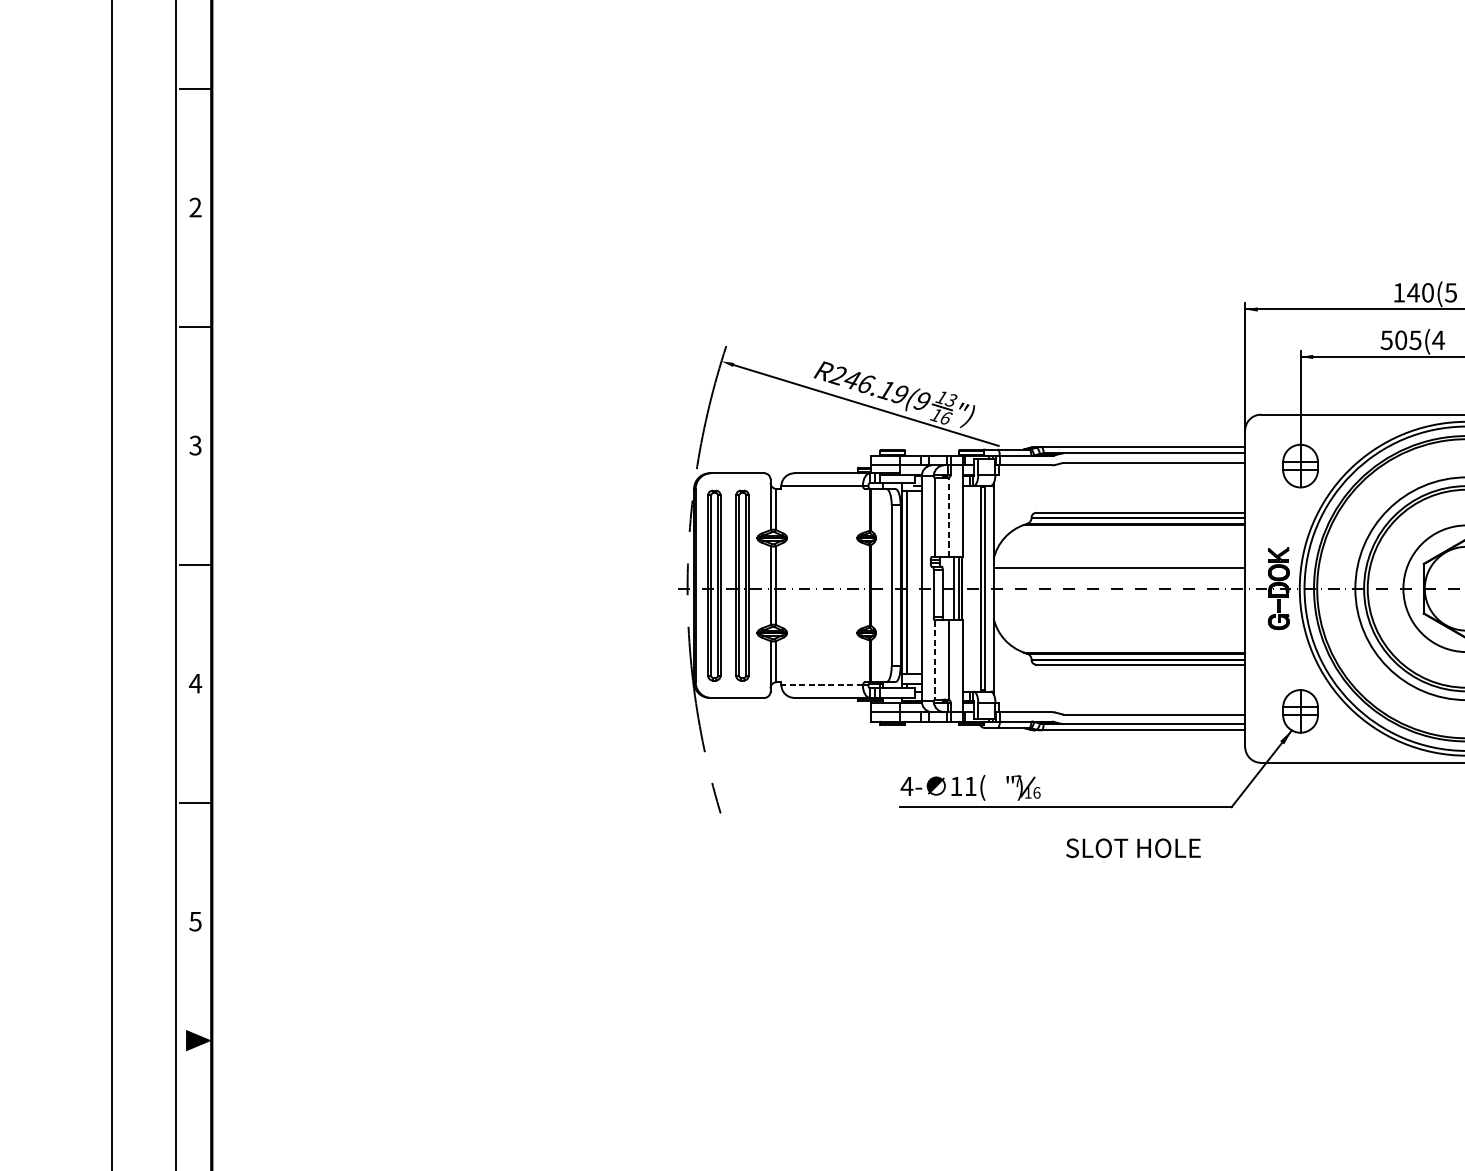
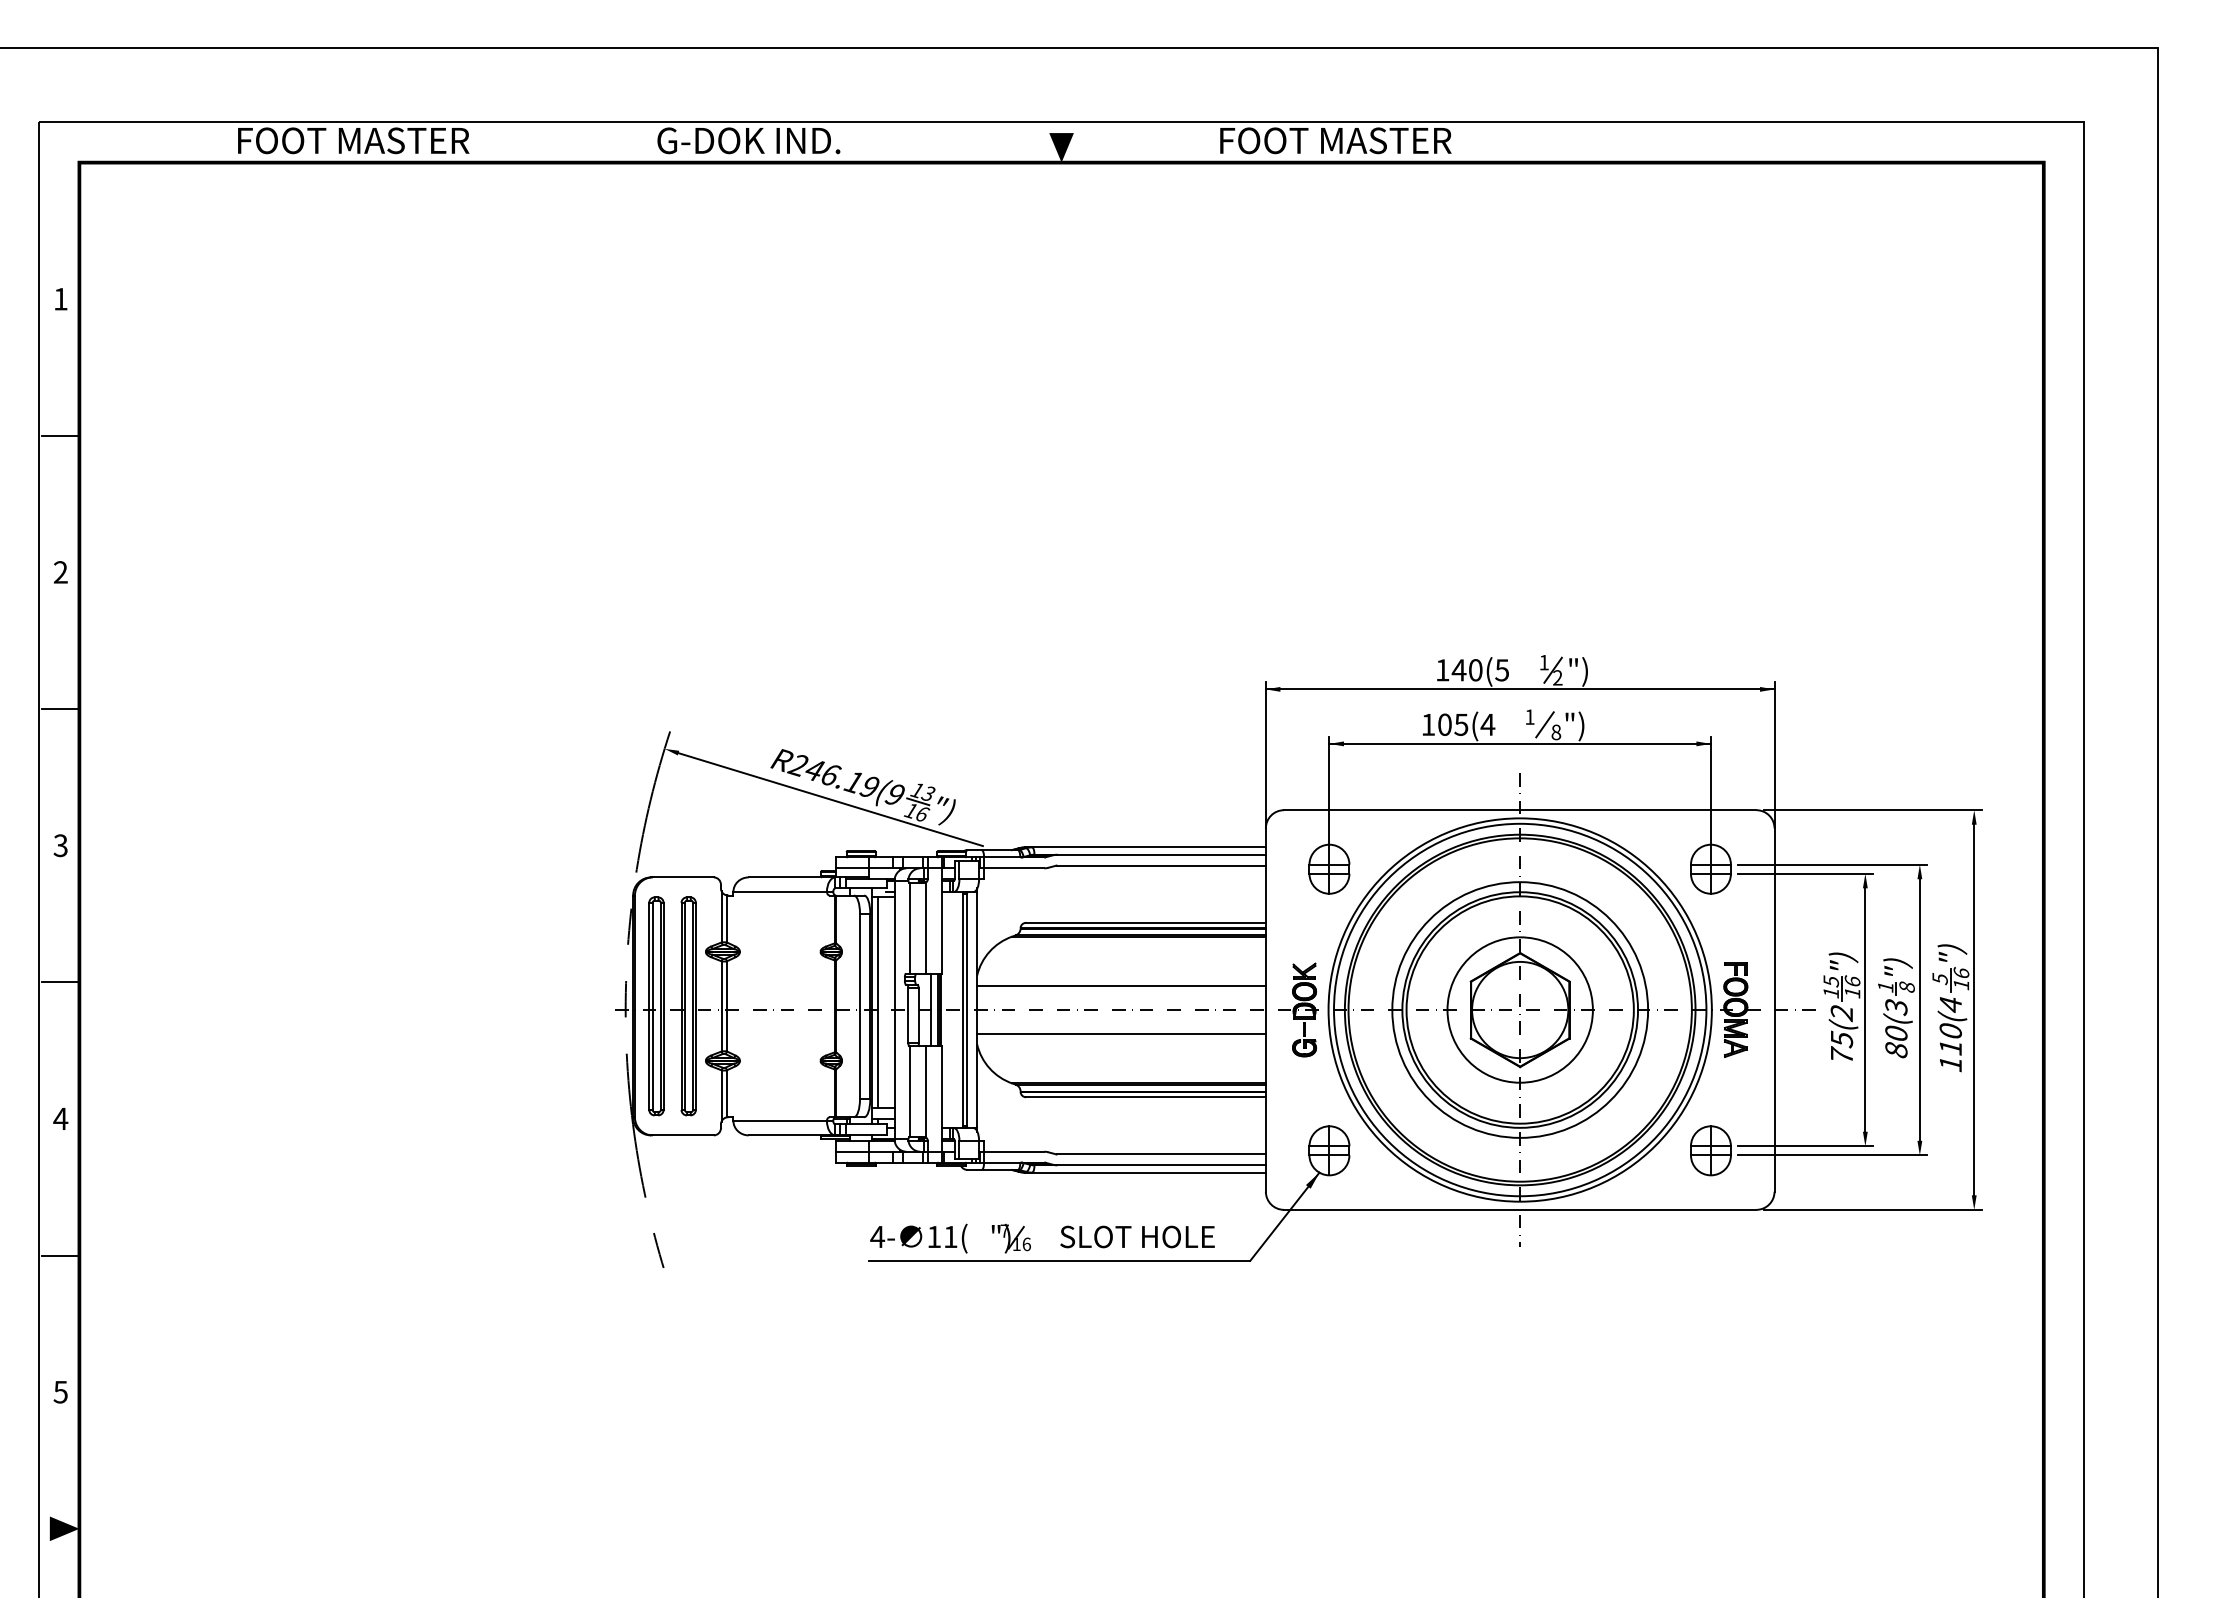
text: (1386, 340) -> (1428, 724), 505(4 -> 105(4
line: (949, 517) -> (926, 928), dashed -> solid
line: (1119, 610) -> (1121, 1034), added
line: (935, 660) -> (910, 1092), dashed -> solid
line: (822, 684) -> (780, 1120), dashed -> solid
text: (1133, 847) -> (1137, 1236), moved

